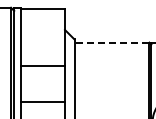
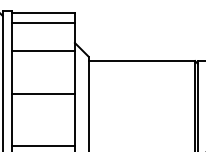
line: (42, 16) -> (42, 23), added
line: (42, 35) -> (42, 50), added
line: (111, 42) -> (141, 60), dashed -> solid

